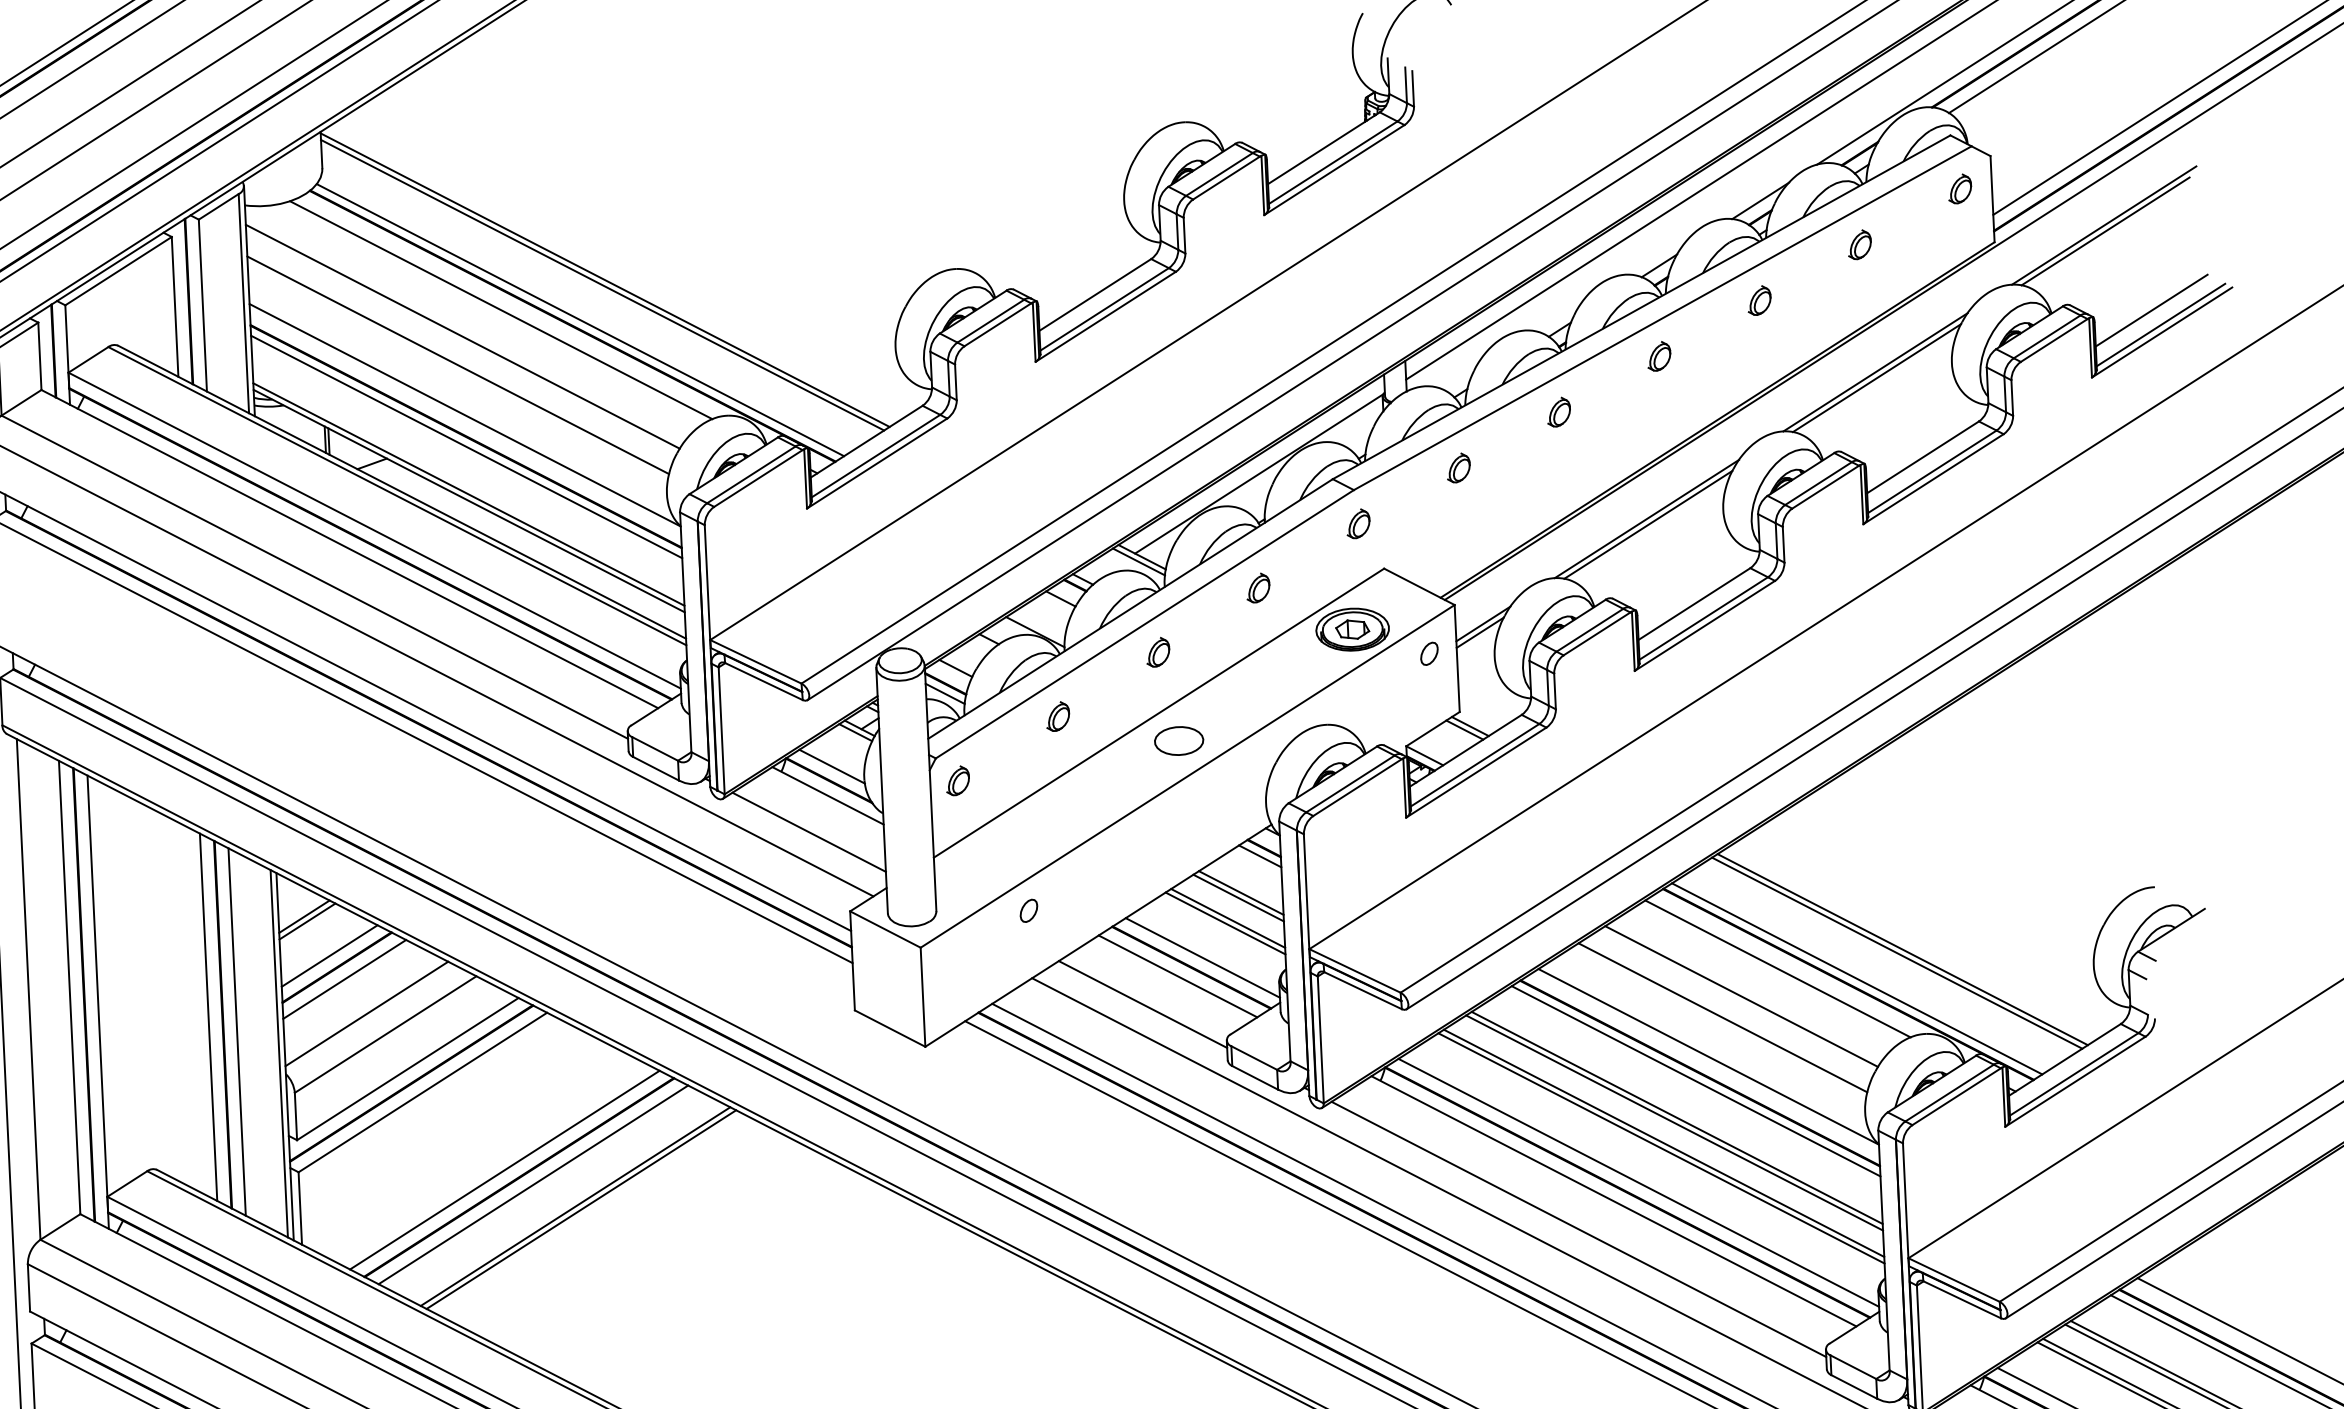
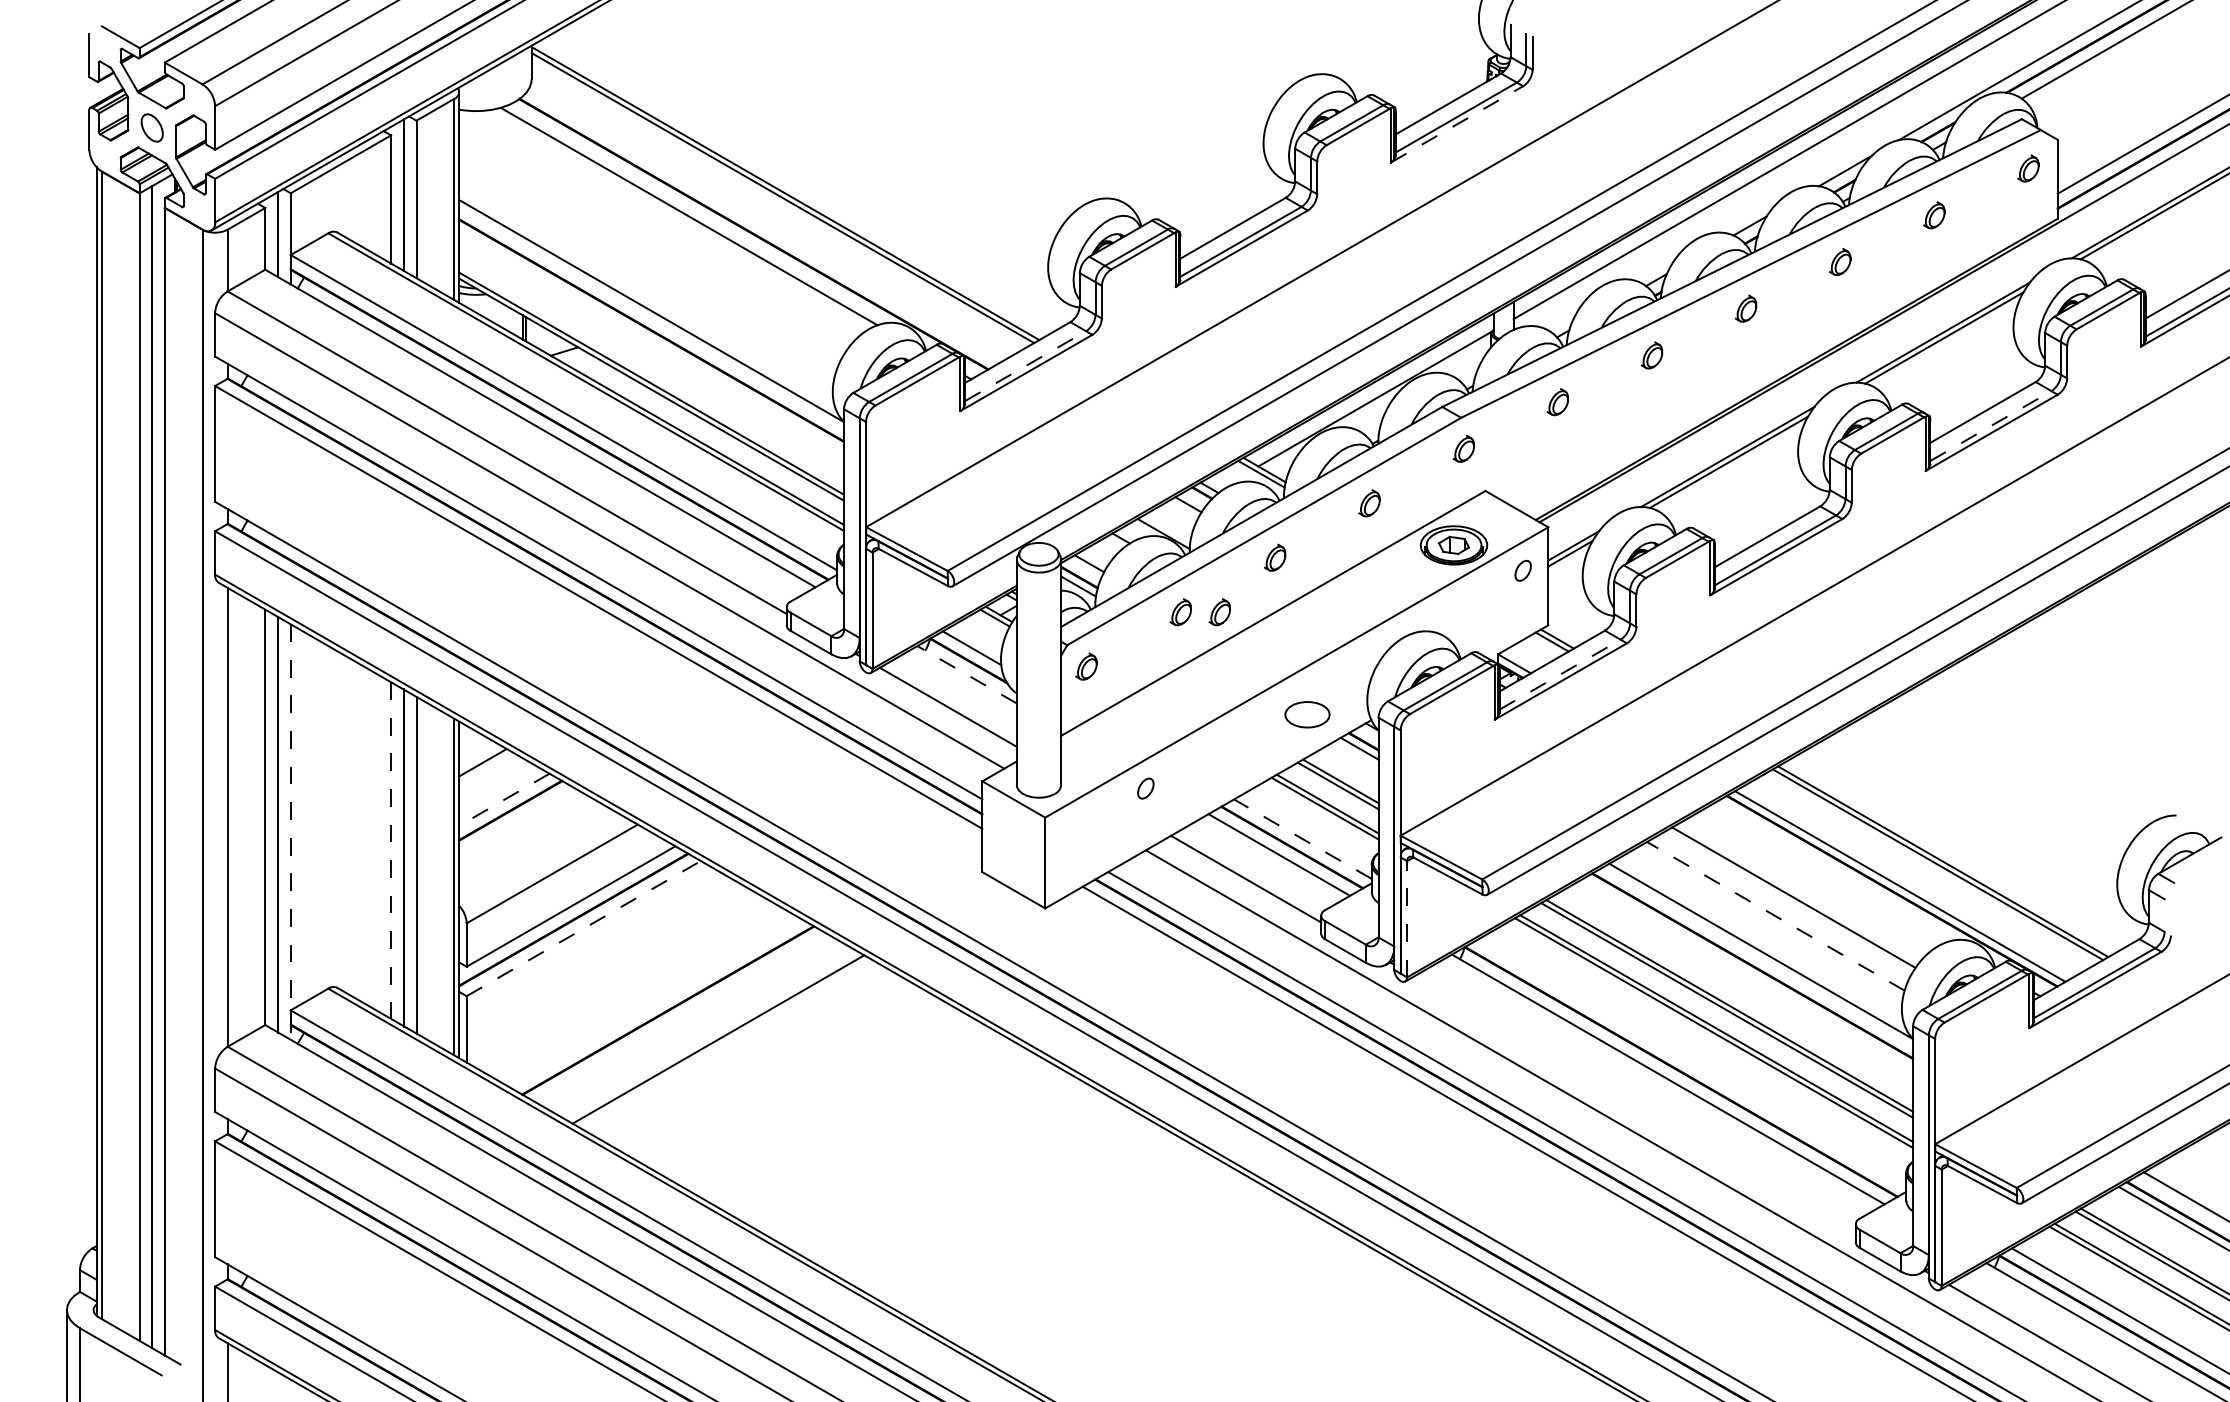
line: (1334, 170) -> (1457, 124), solid -> dashed
line: (579, 319) -> (760, 228), removed
line: (462, 336) -> (652, 238), removed
line: (458, 364) -> (647, 264), removed
line: (466, 447) -> (651, 340), removed
line: (875, 456) -> (1025, 366), solid -> dashed
line: (1931, 472) -> (1990, 426), solid -> dashed
part: (1100, 714) -> (1219, 612), added
part: (1179, 740) -> (1307, 714), moved
line: (1475, 765) -> (1560, 674), solid -> dashed
line: (827, 795) -> (966, 674), solid -> dashed
line: (307, 921) -> (485, 767), removed
line: (329, 956) -> (504, 800), solid -> dashed
line: (1202, 957) -> (1302, 838), solid -> dashed
line: (1777, 968) -> (1827, 873), removed
line: (345, 979) -> (517, 821), removed
line: (97, 1002) -> (290, 832), solid -> dashed
line: (366, 1014) -> (535, 854), removed
line: (209, 1018) -> (391, 851), solid -> dashed
line: (1722, 1018) -> (1775, 916), solid -> dashed
line: (1321, 1039) -> (1407, 918), solid -> dashed
line: (1696, 1081) -> (1748, 973), removed
line: (423, 1092) -> (584, 928), solid -> dashed
line: (504, 1169) -> (655, 1002), removed
line: (1638, 1182) -> (1691, 1063), removed
line: (532, 1184) -> (680, 1017), removed
line: (581, 1209) -> (723, 1042), removed
line: (1578, 1229) -> (1634, 1103), removed

